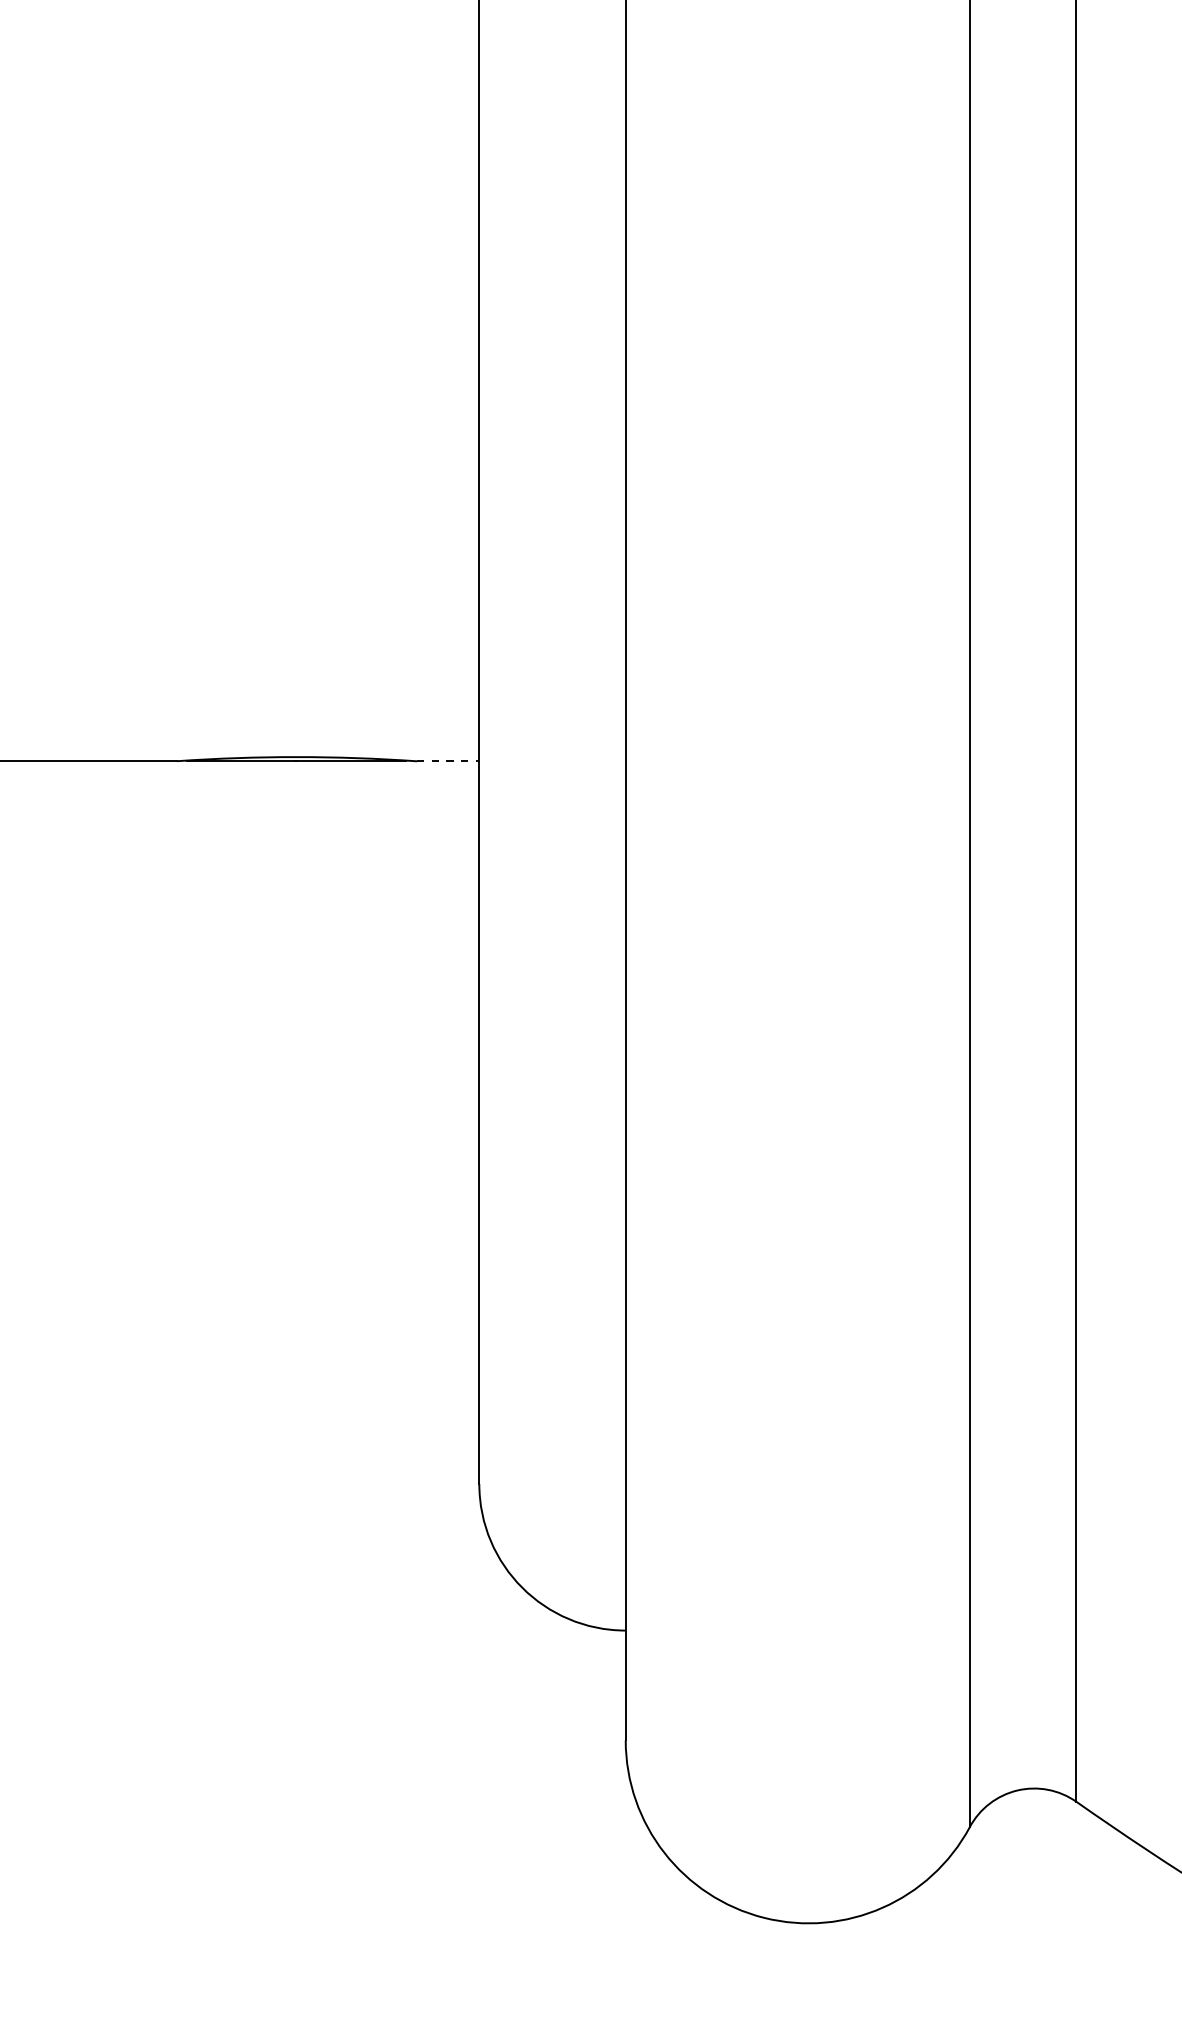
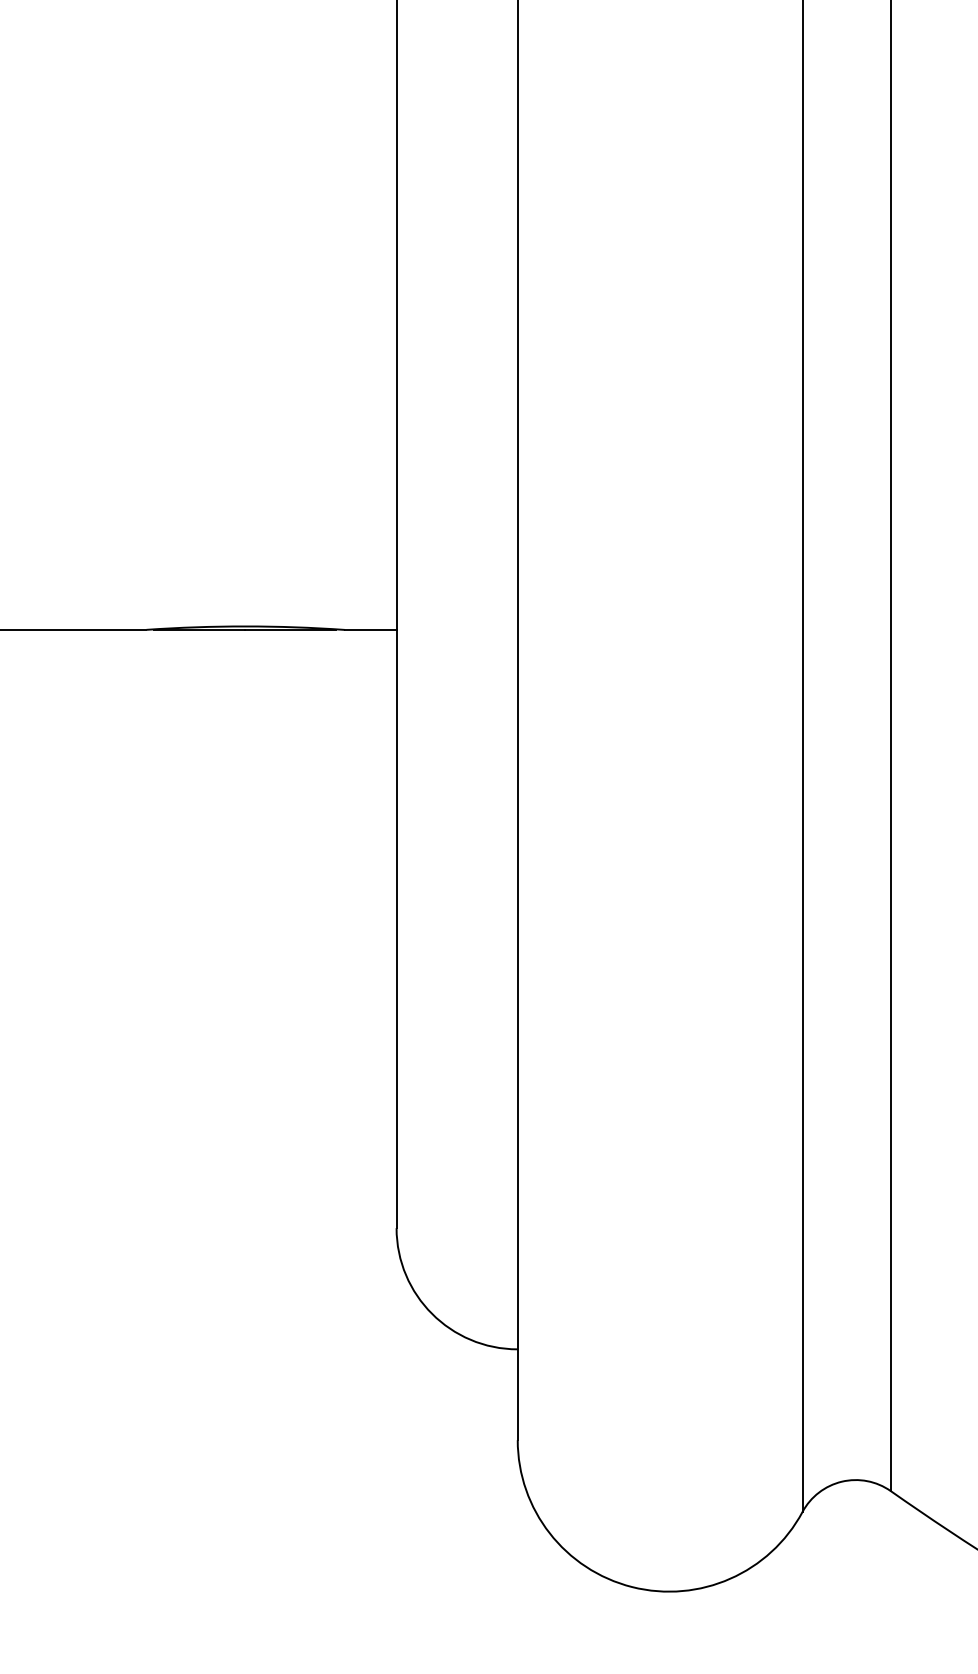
line: (448, 761) -> (371, 630), dashed -> solid

